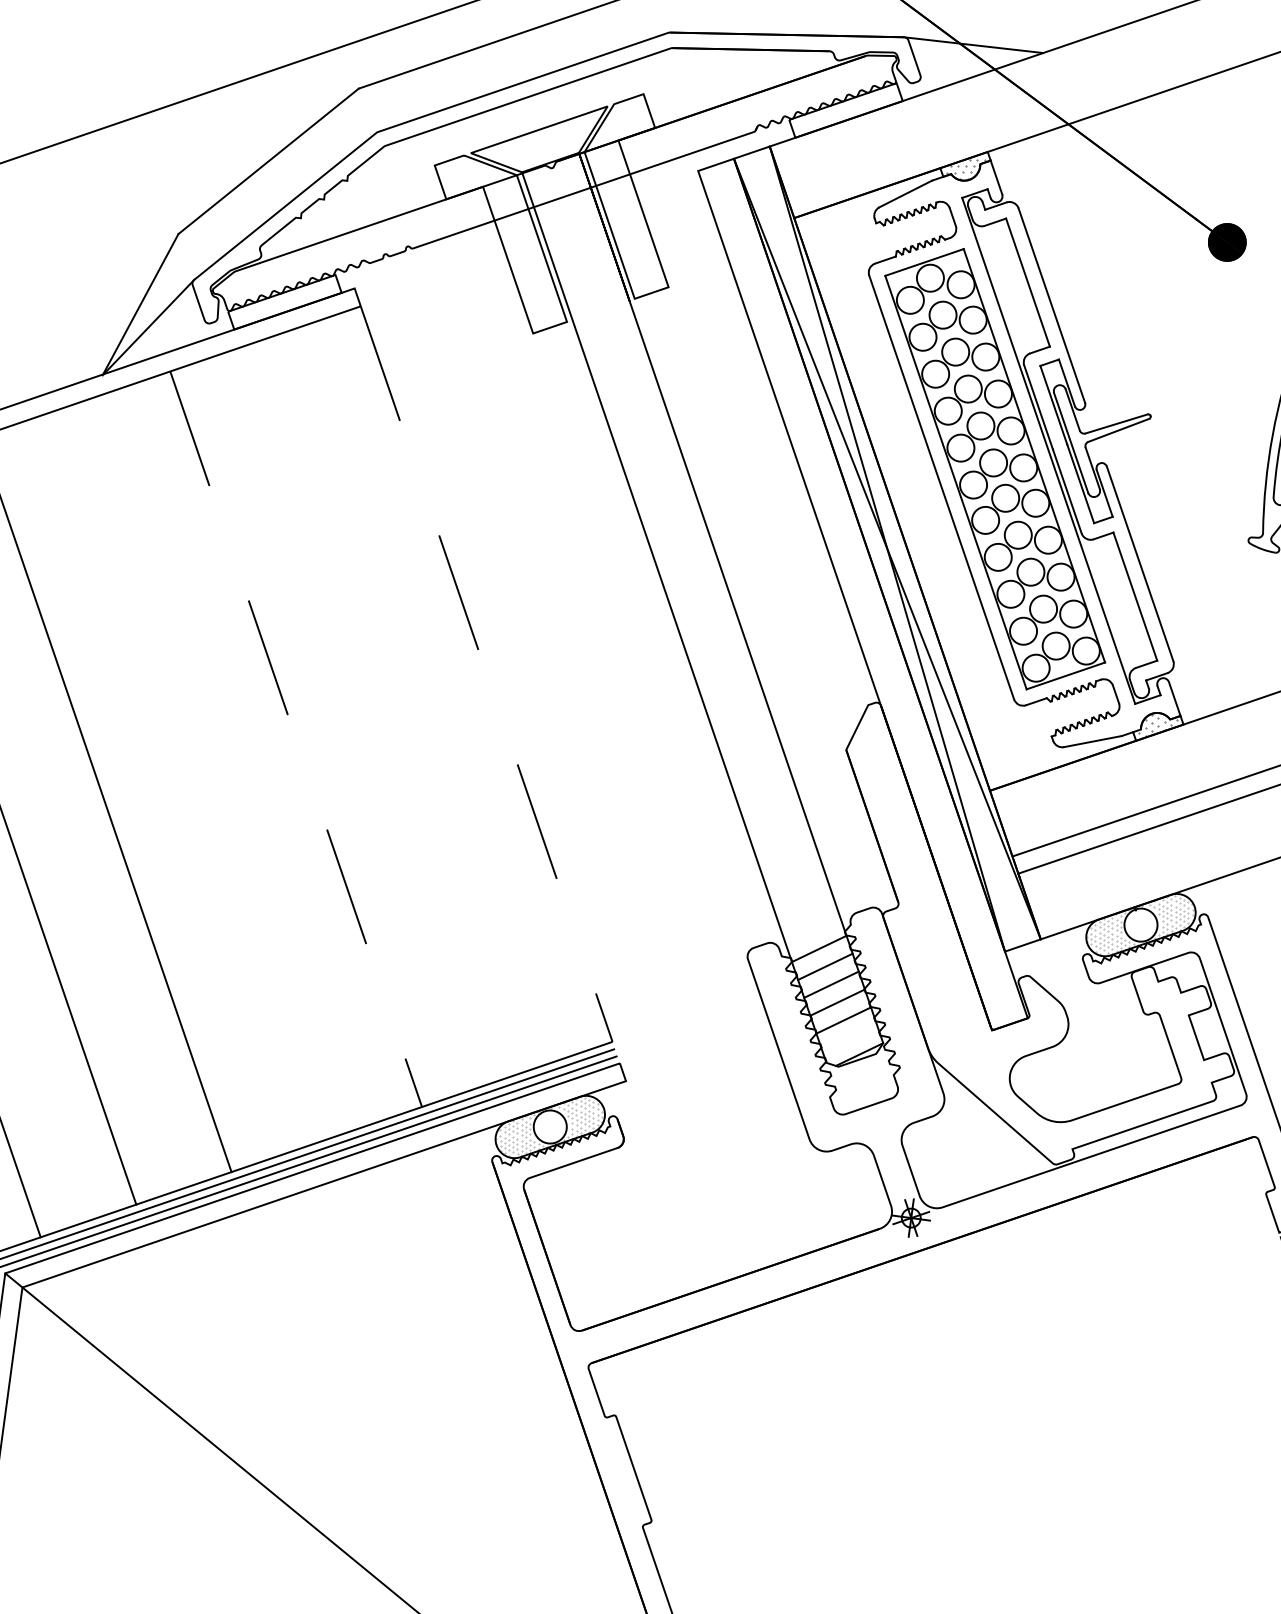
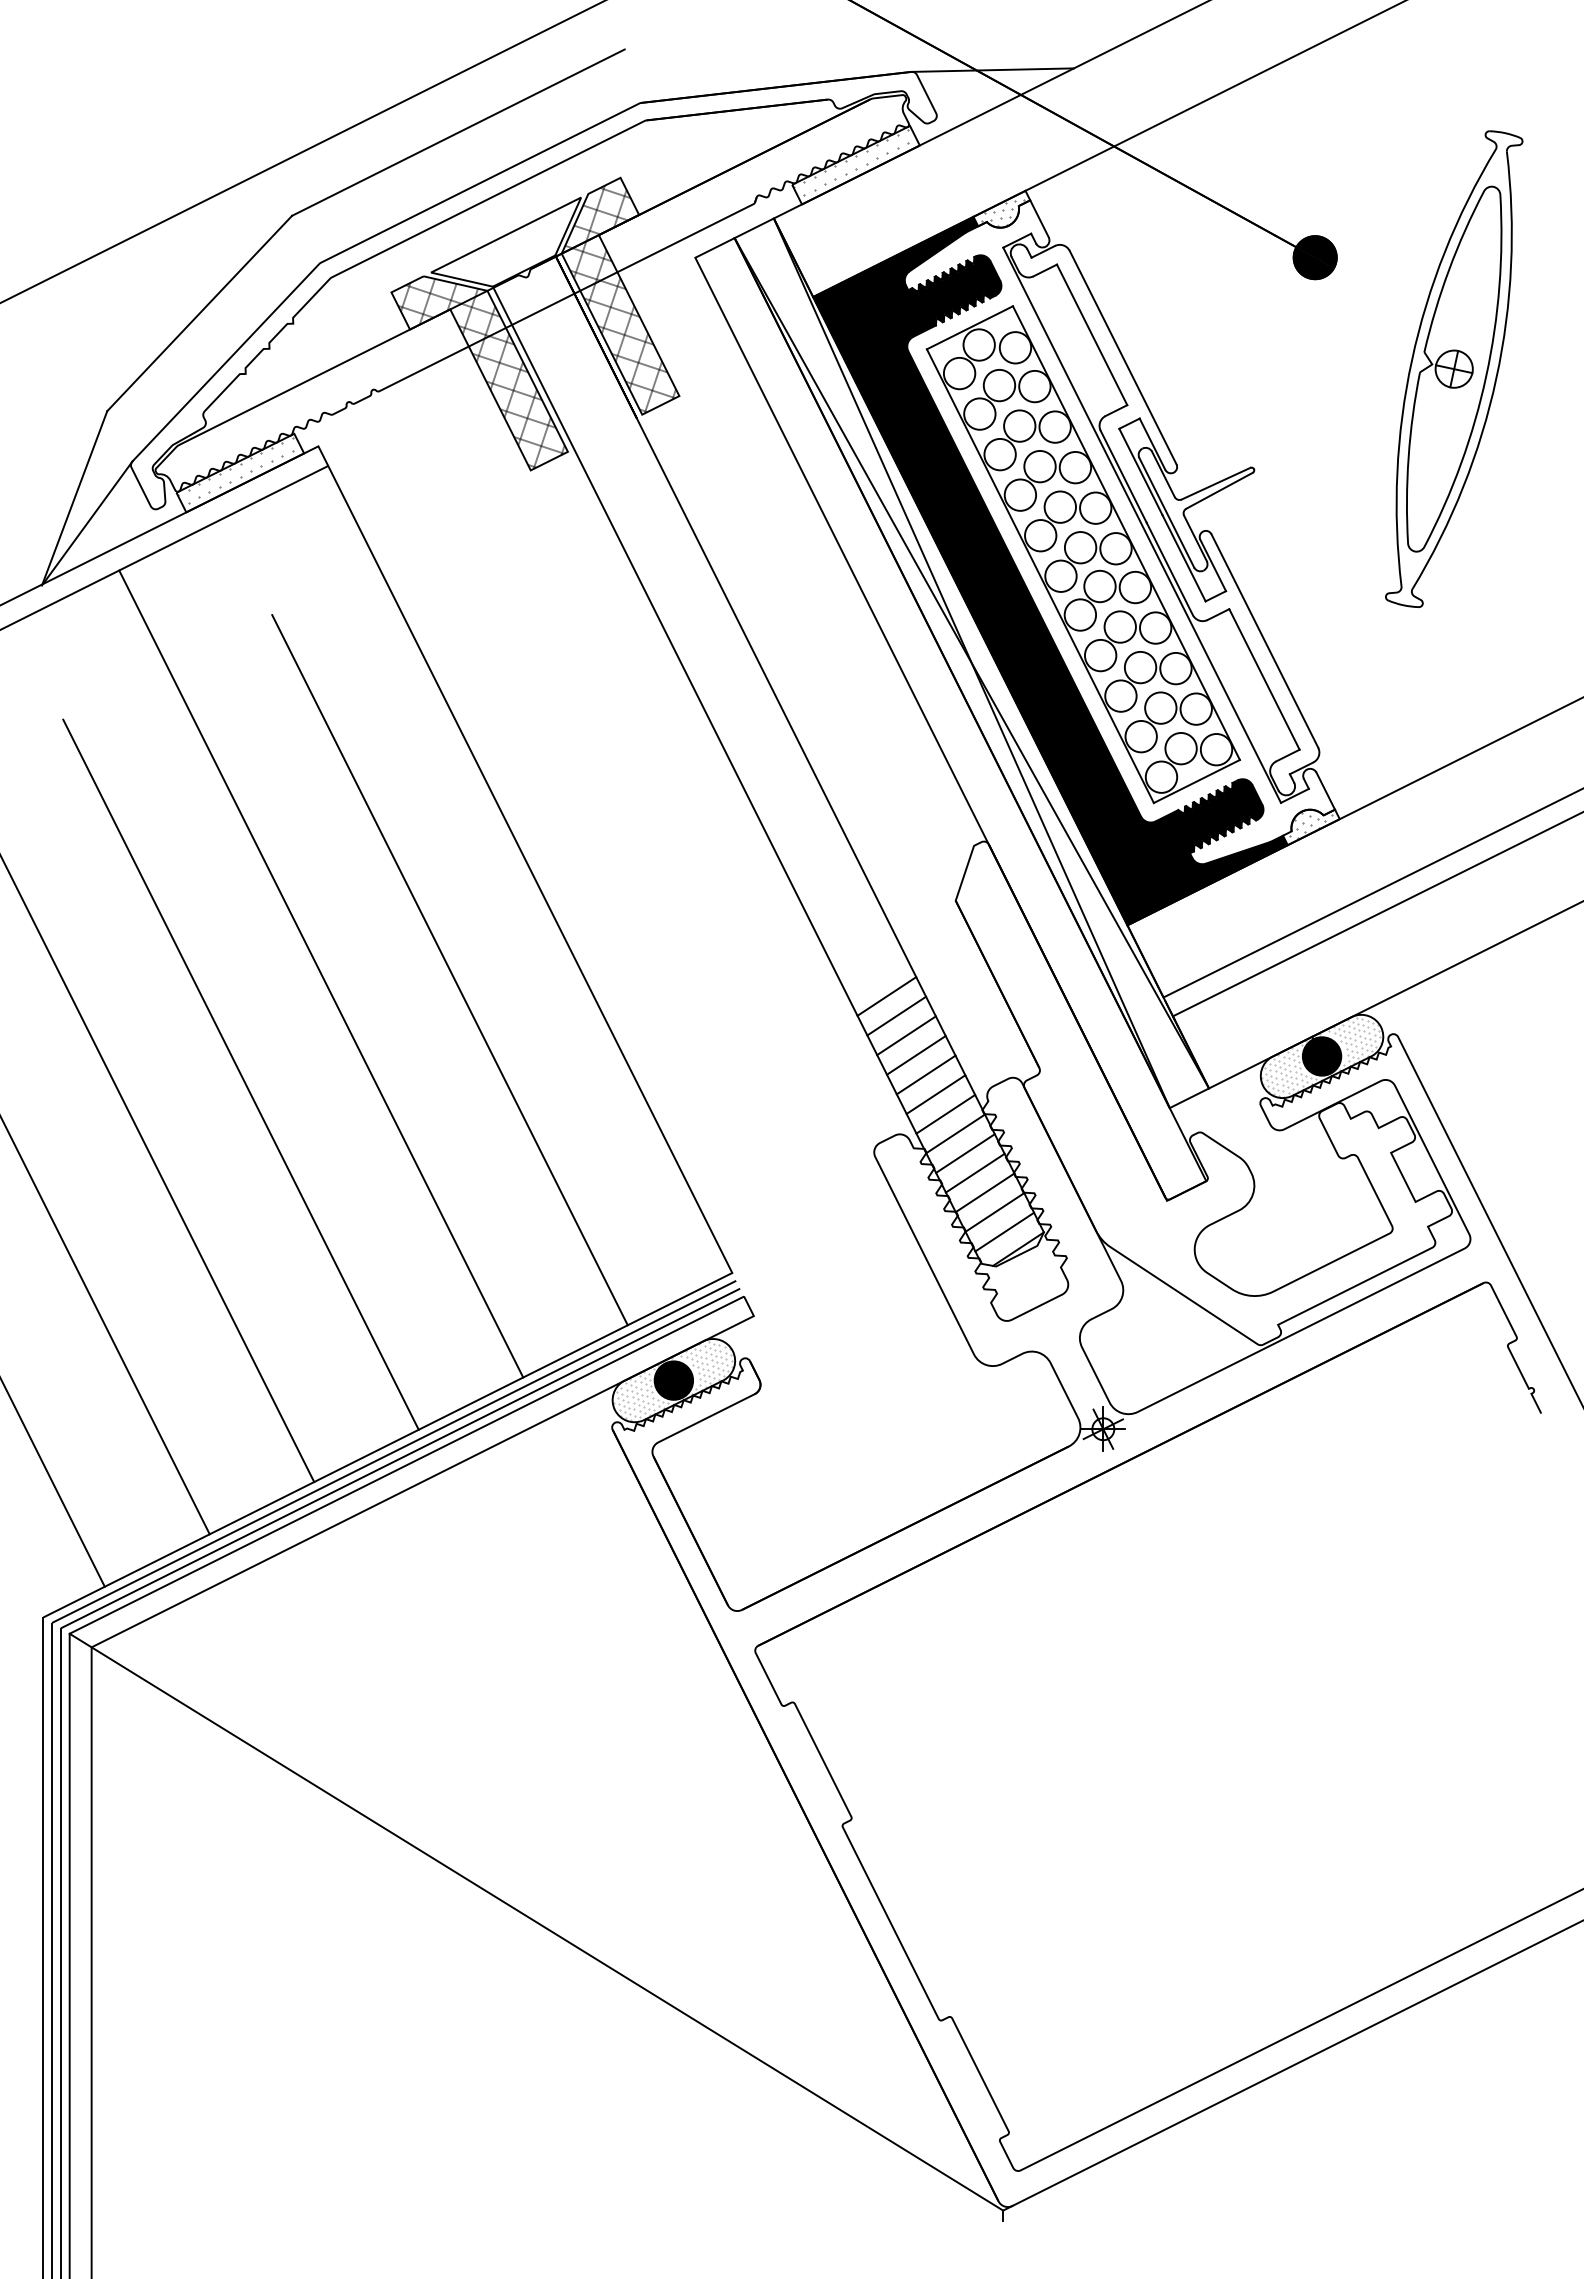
hatch: (841, 106) -> (850, 161), added
hatch: (629, 197) -> (620, 299), added
hatch: (502, 245) -> (481, 373), added
hatch: (281, 298) -> (235, 469), added
fill: (965, 478) -> (1050, 570), added
line: (486, 674) -> (530, 869), dashed -> solid
line: (296, 739) -> (321, 974), dashed -> solid
line: (406, 751) -> (449, 970), added
line: (215, 815) -> (240, 1074), added
line: (776, 823) -> (886, 996), added
line: (782, 841) -> (896, 1015), added
line: (788, 859) -> (906, 1035), added
line: (794, 877) -> (915, 1055), added
line: (800, 894) -> (925, 1074), added
line: (806, 912) -> (935, 1094), added
fill: (1140, 925) -> (1321, 1056), added
line: (812, 930) -> (945, 1113), added
line: (849, 1037) -> (1004, 1231), added
fill: (549, 1126) -> (673, 1380), added

